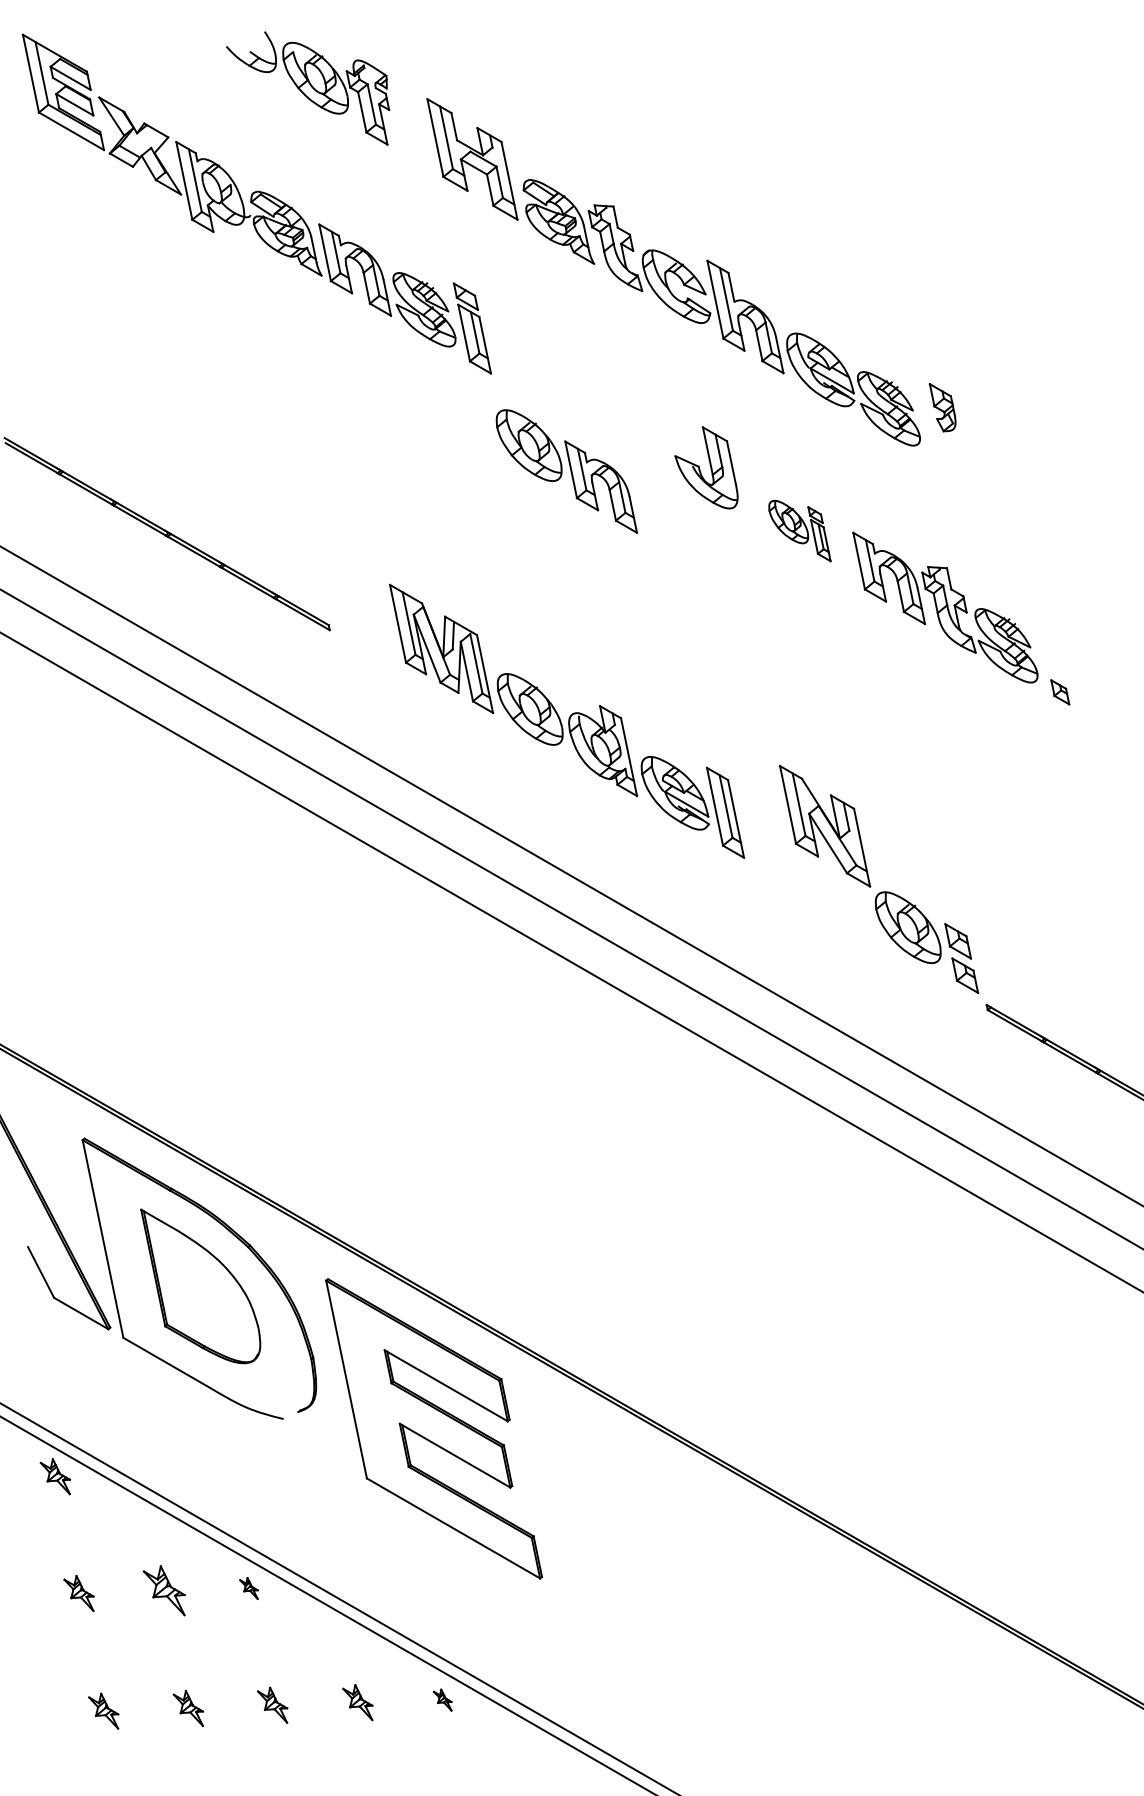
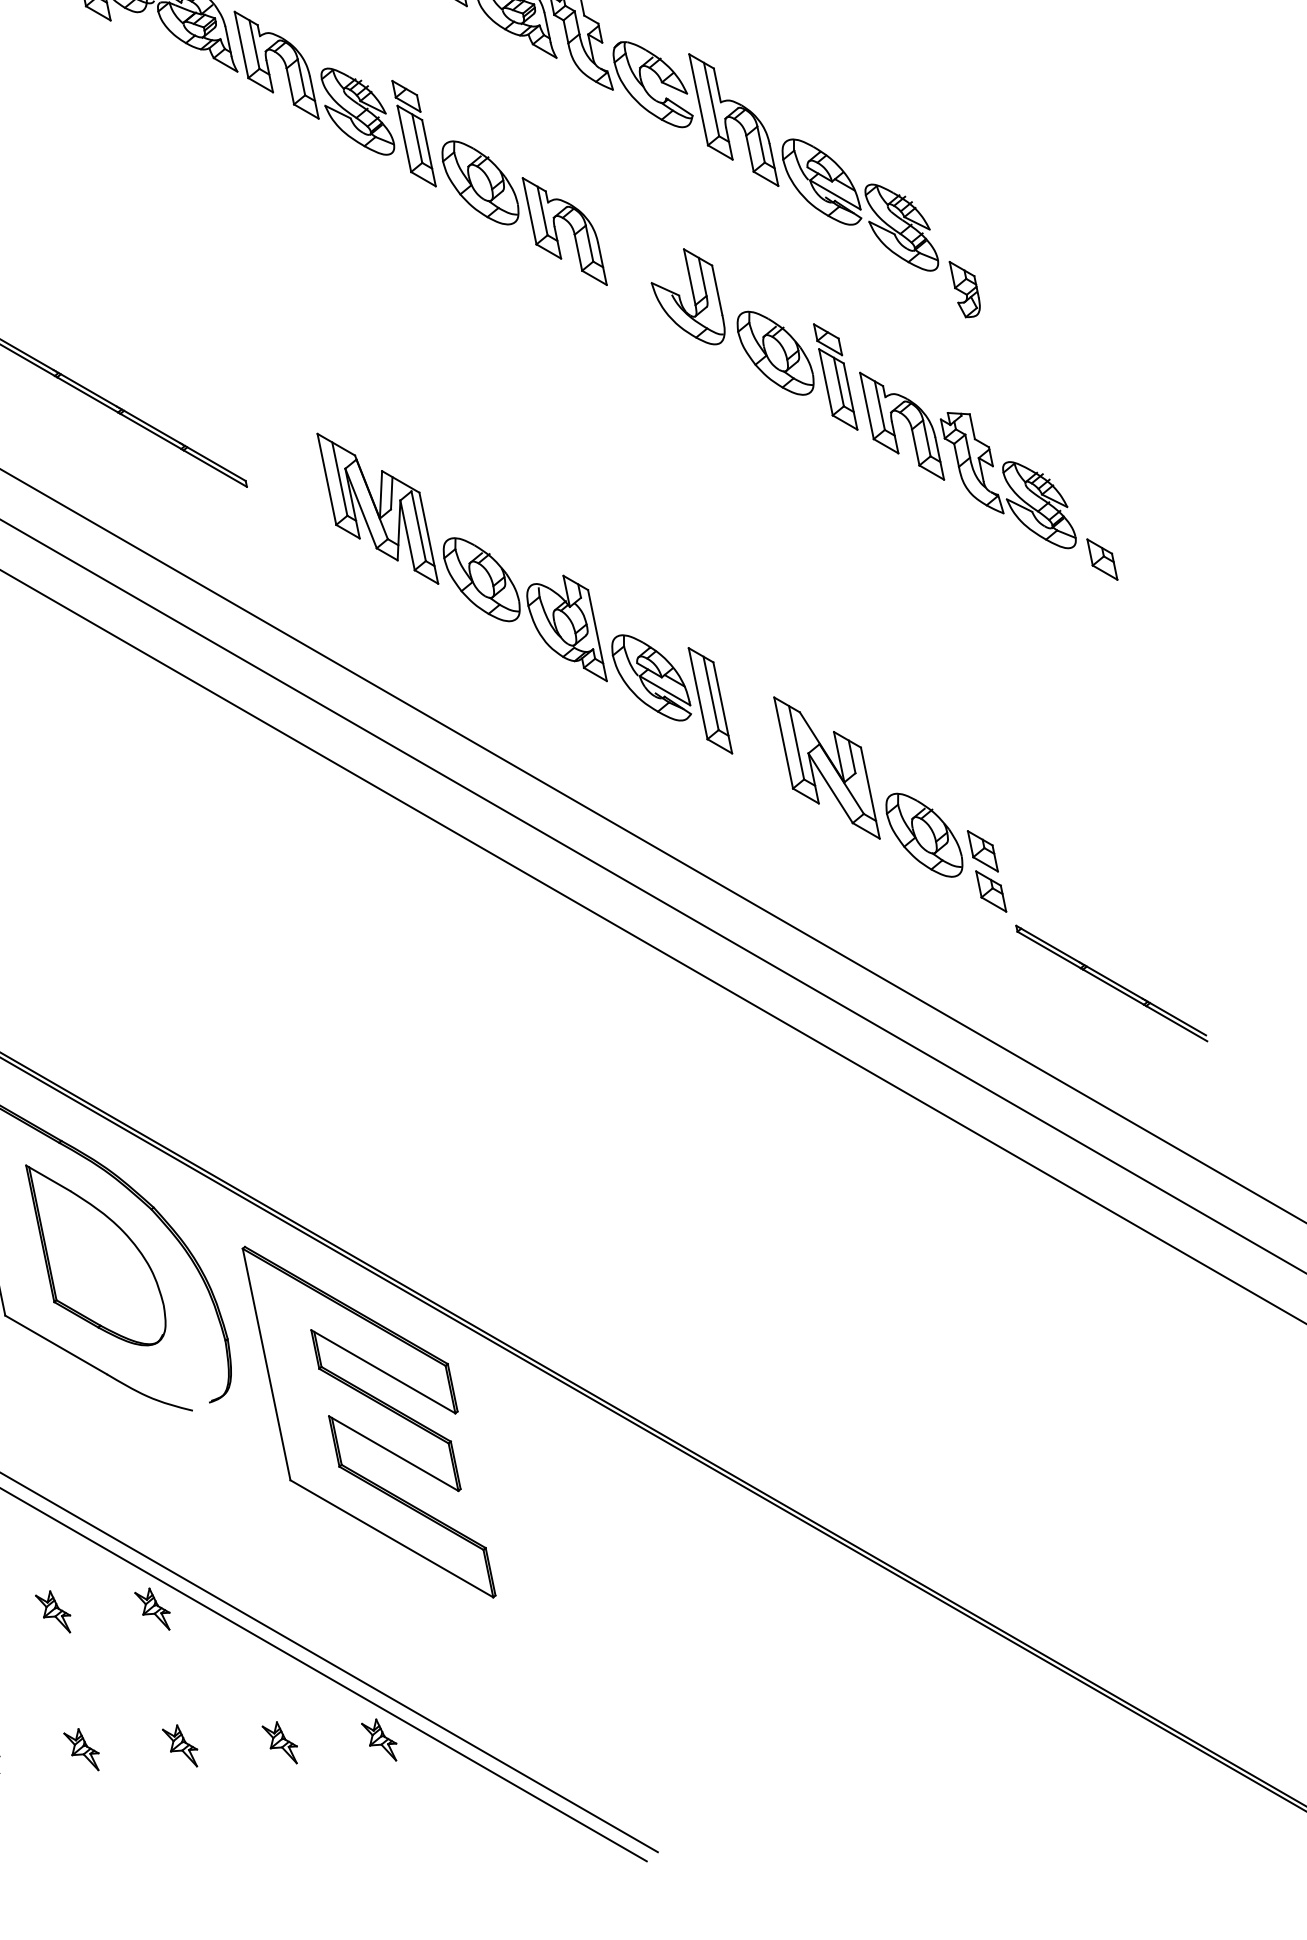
part: (942, 407) -> (964, 289), moved
part: (566, 471) -> (524, 213), moved
part: (799, 530) -> (797, 370), size x1.67
part: (1060, 692) -> (1102, 559), size x1.43
part: (825, 826) -> (827, 768), moved
part: (248, 1588) -> (151, 1609), size x1.67
part: (163, 1590) -> (52, 1611), size x0.71
part: (442, 1699) -> (378, 1739), size x1.67

